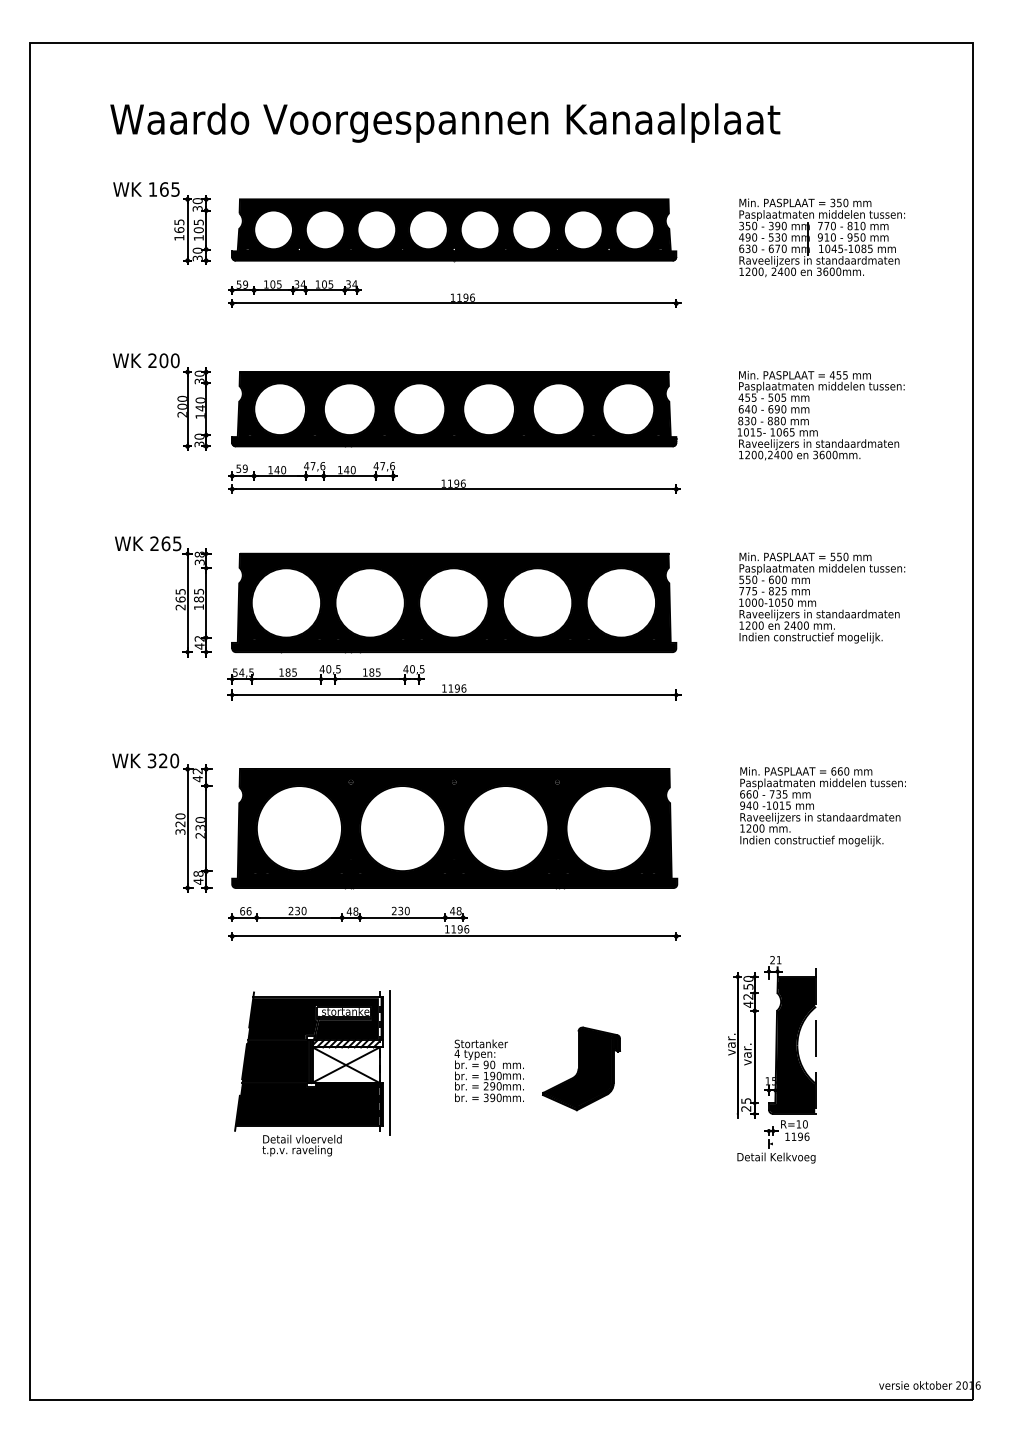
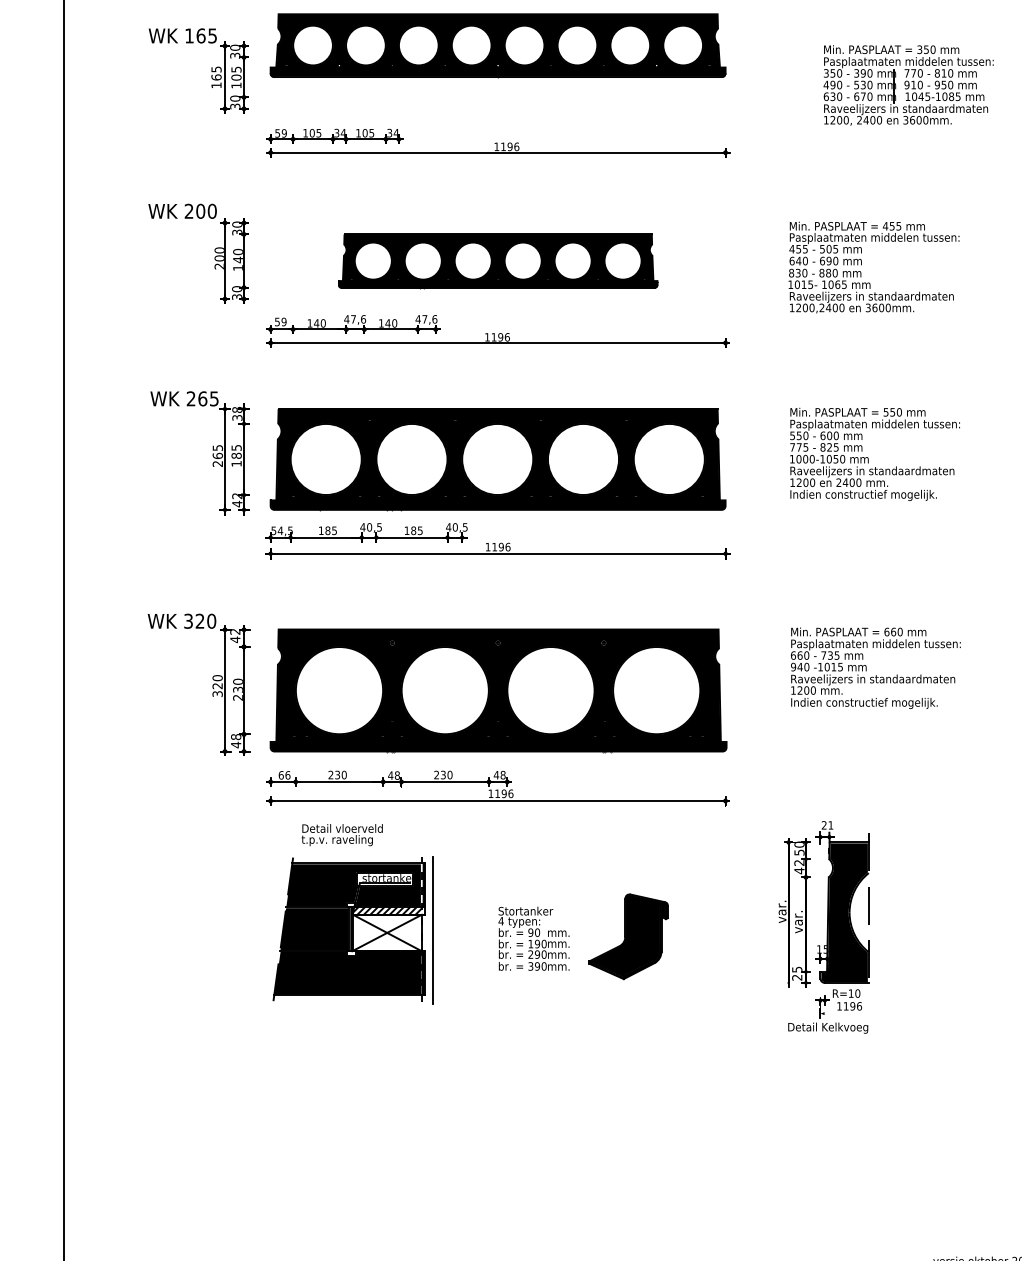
part: (454, 230) -> (498, 46), moved
part: (821, 237) -> (908, 85), moved
part: (454, 409) -> (498, 261), size x0.7
text: (301, 1145) -> (341, 834), moved

